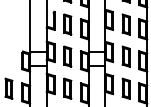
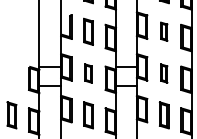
part: (125, 24) -> (163, 31), size x0.7
part: (67, 56) -> (88, 73), size x0.7
part: (125, 56) -> (163, 73), size x0.7

